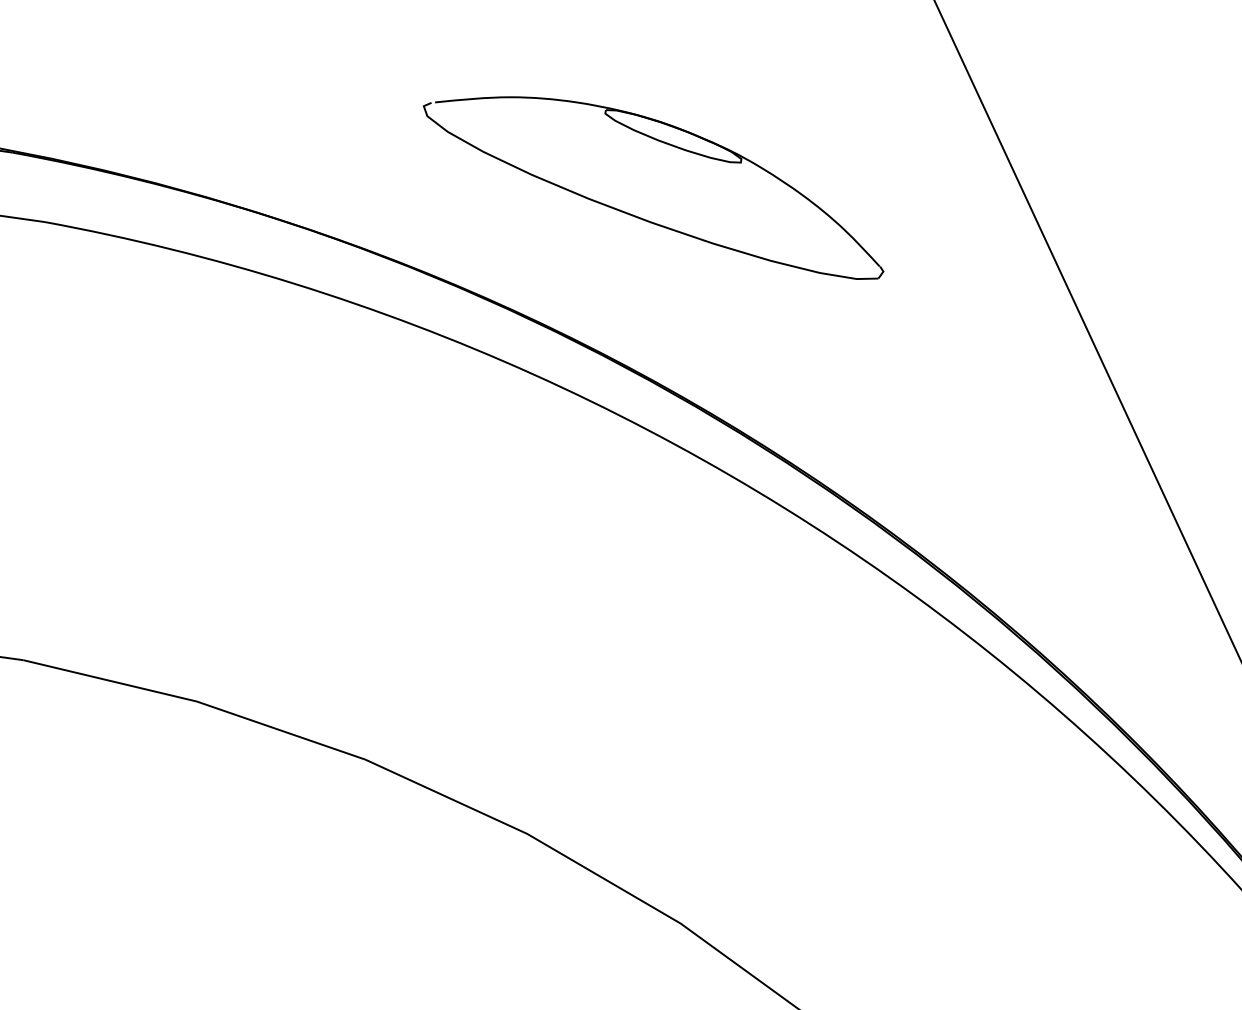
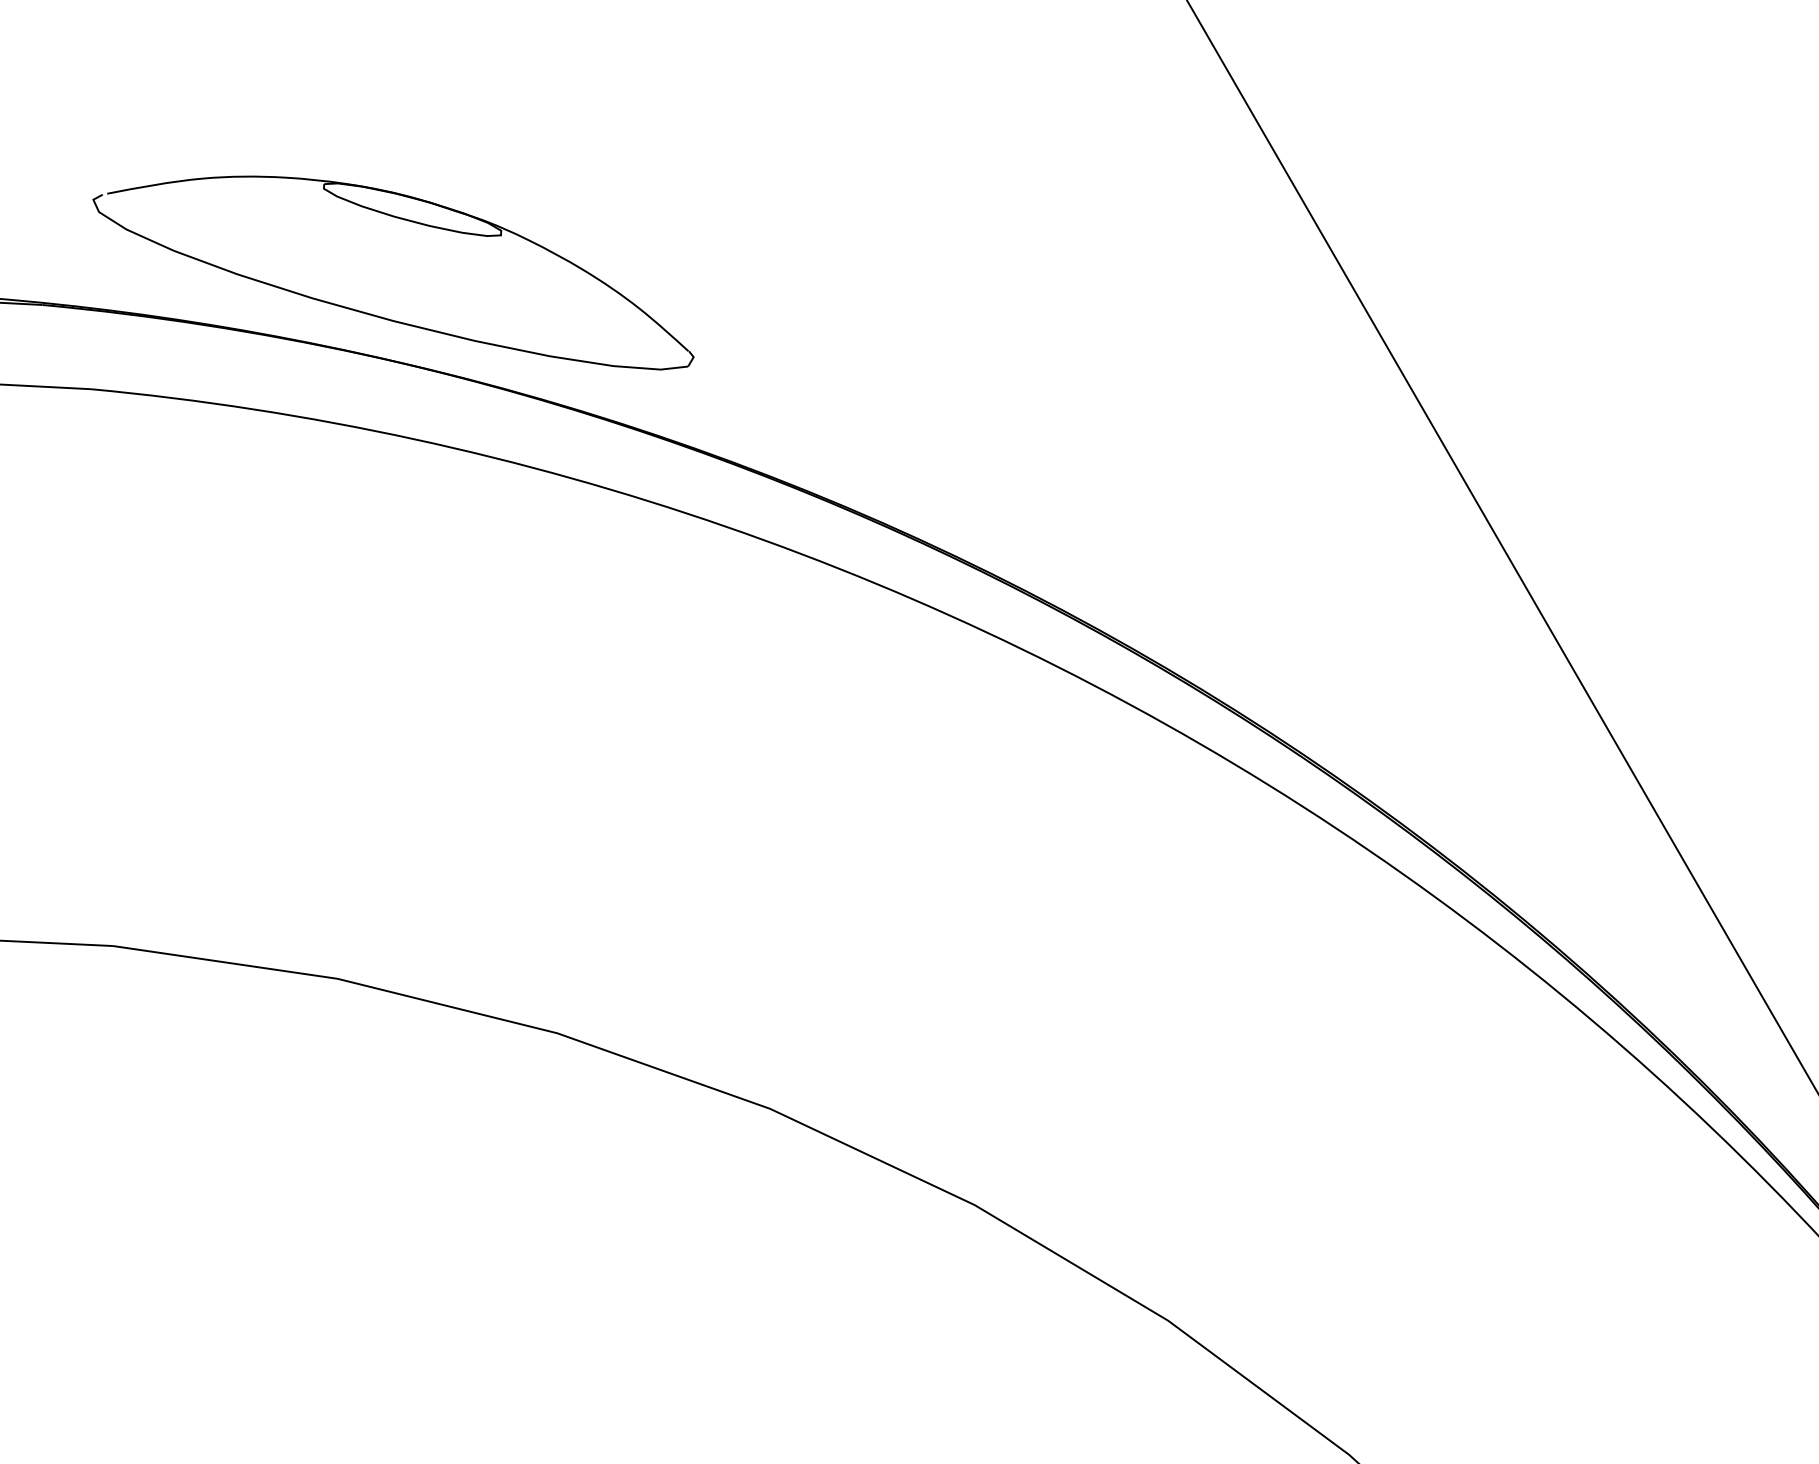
part: (639, 216) -> (378, 315), moved

